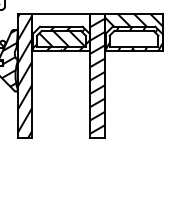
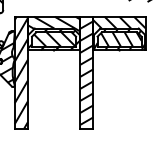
hatch: (61, 31) -> (54, 32), added
hatch: (135, 38) -> (120, 39), added

